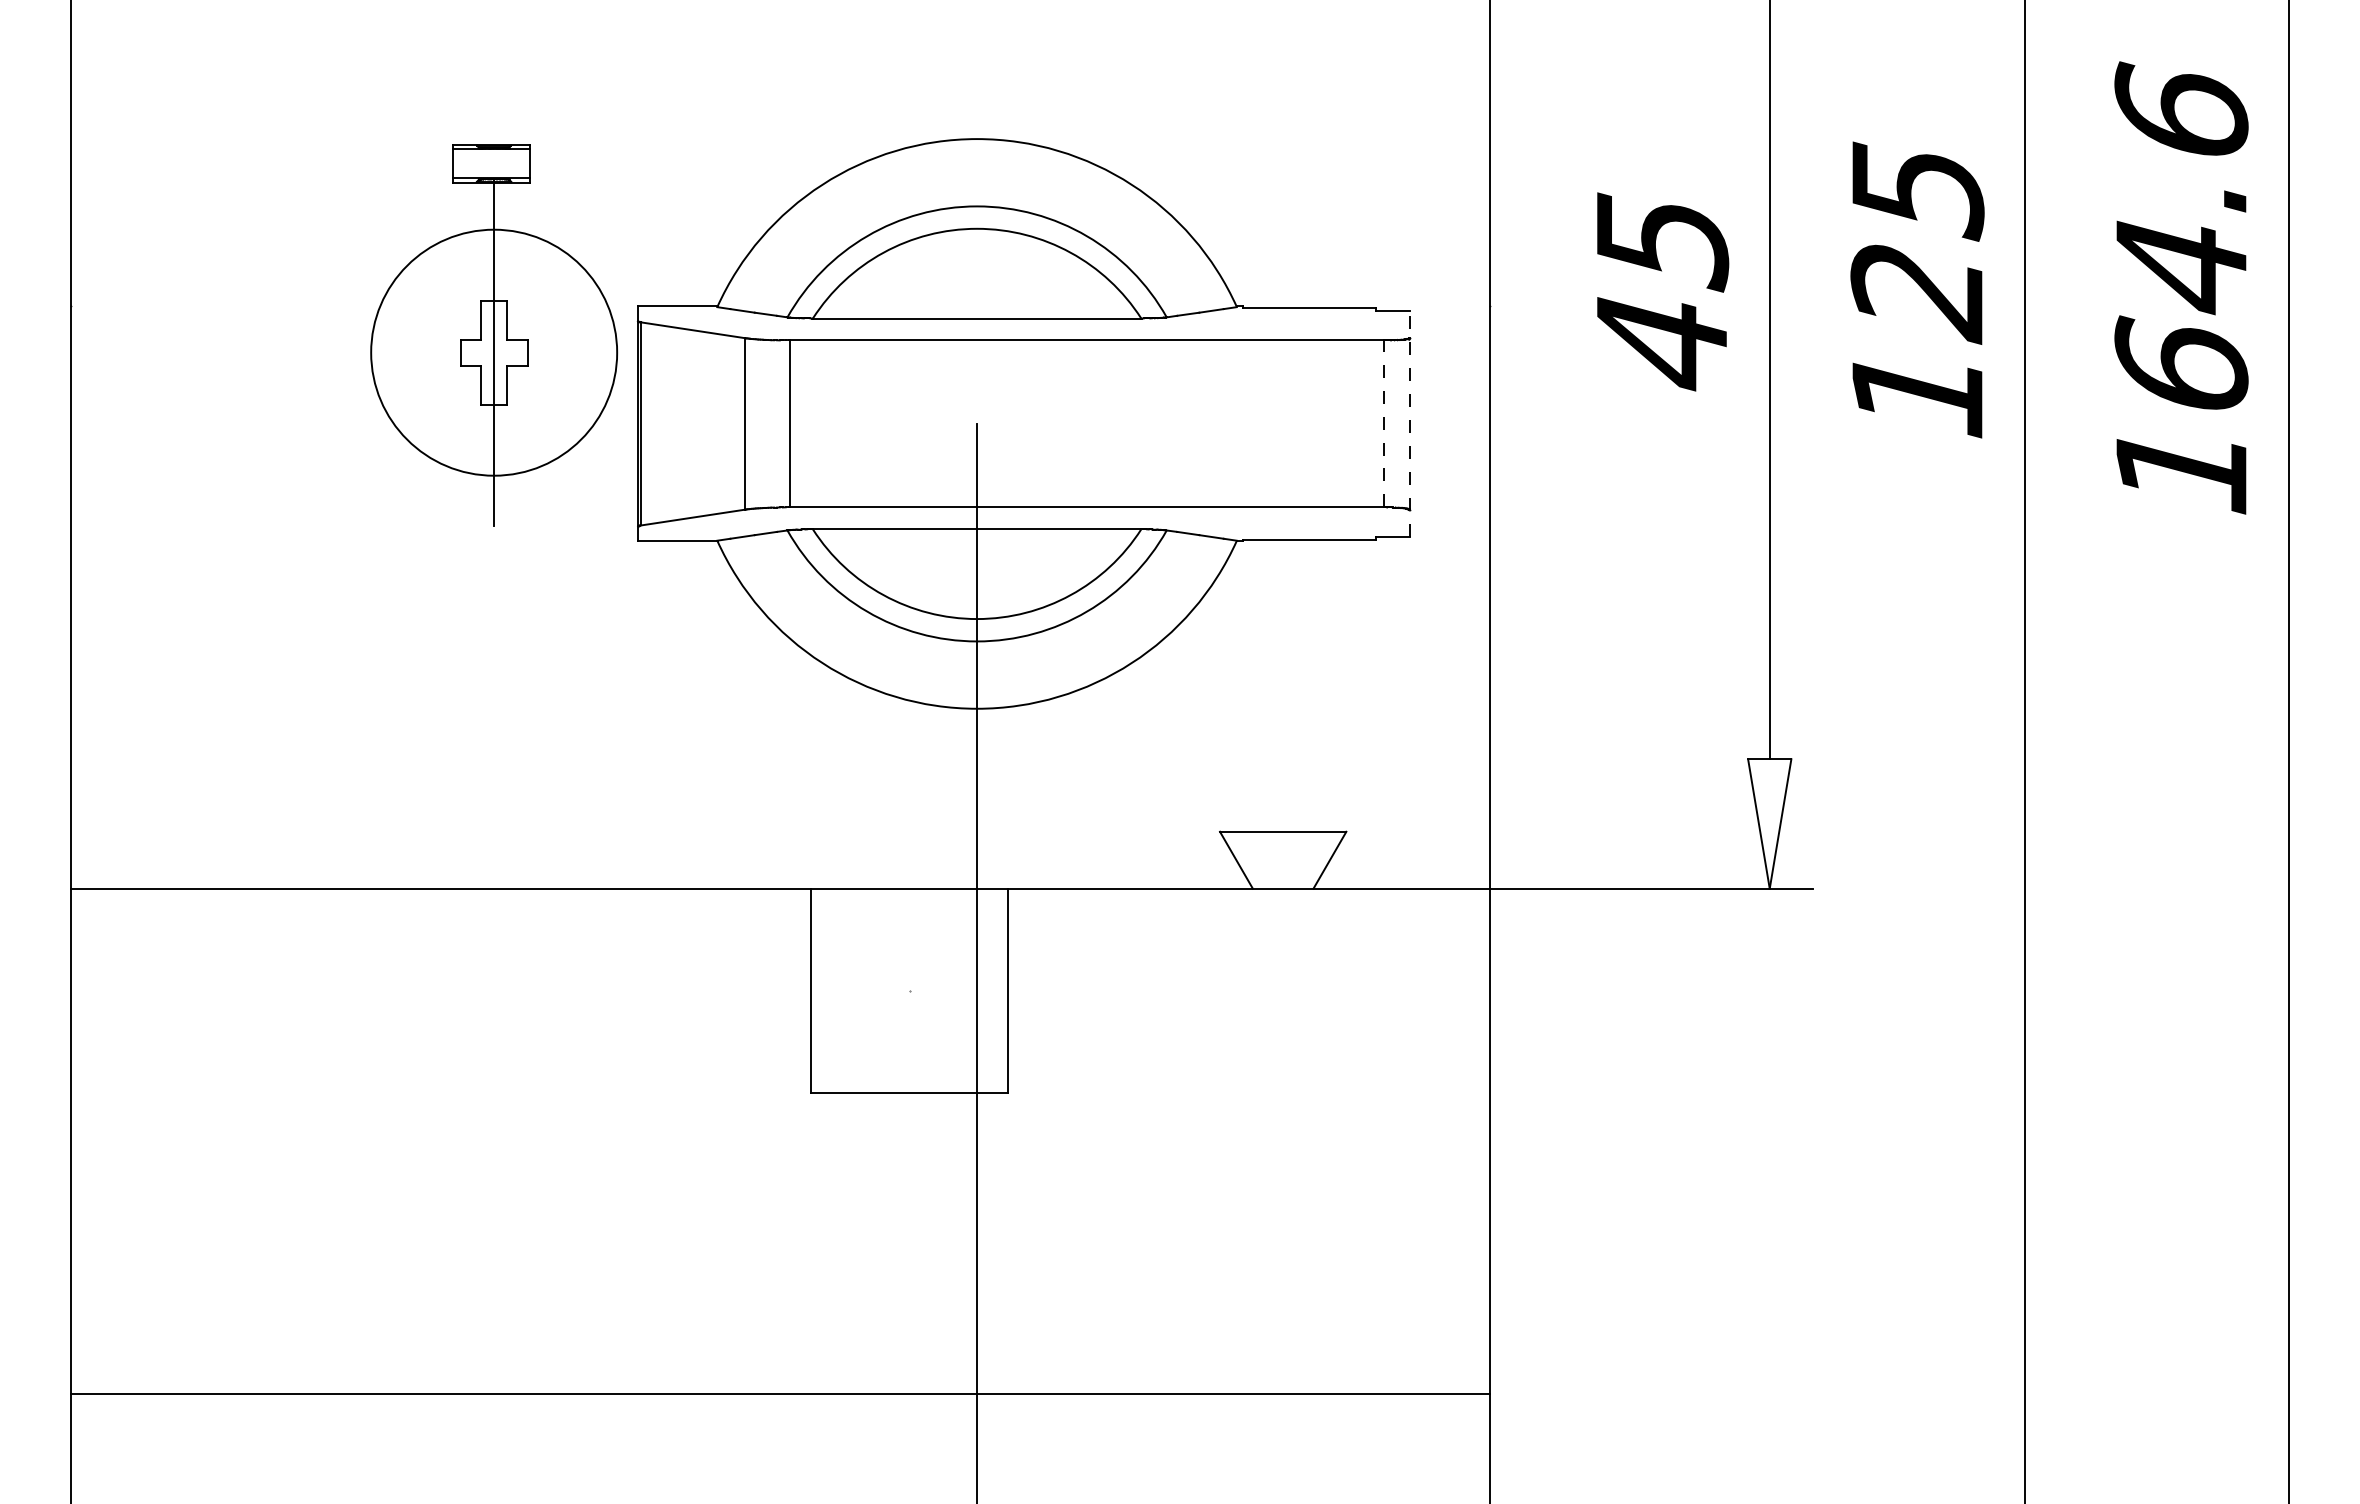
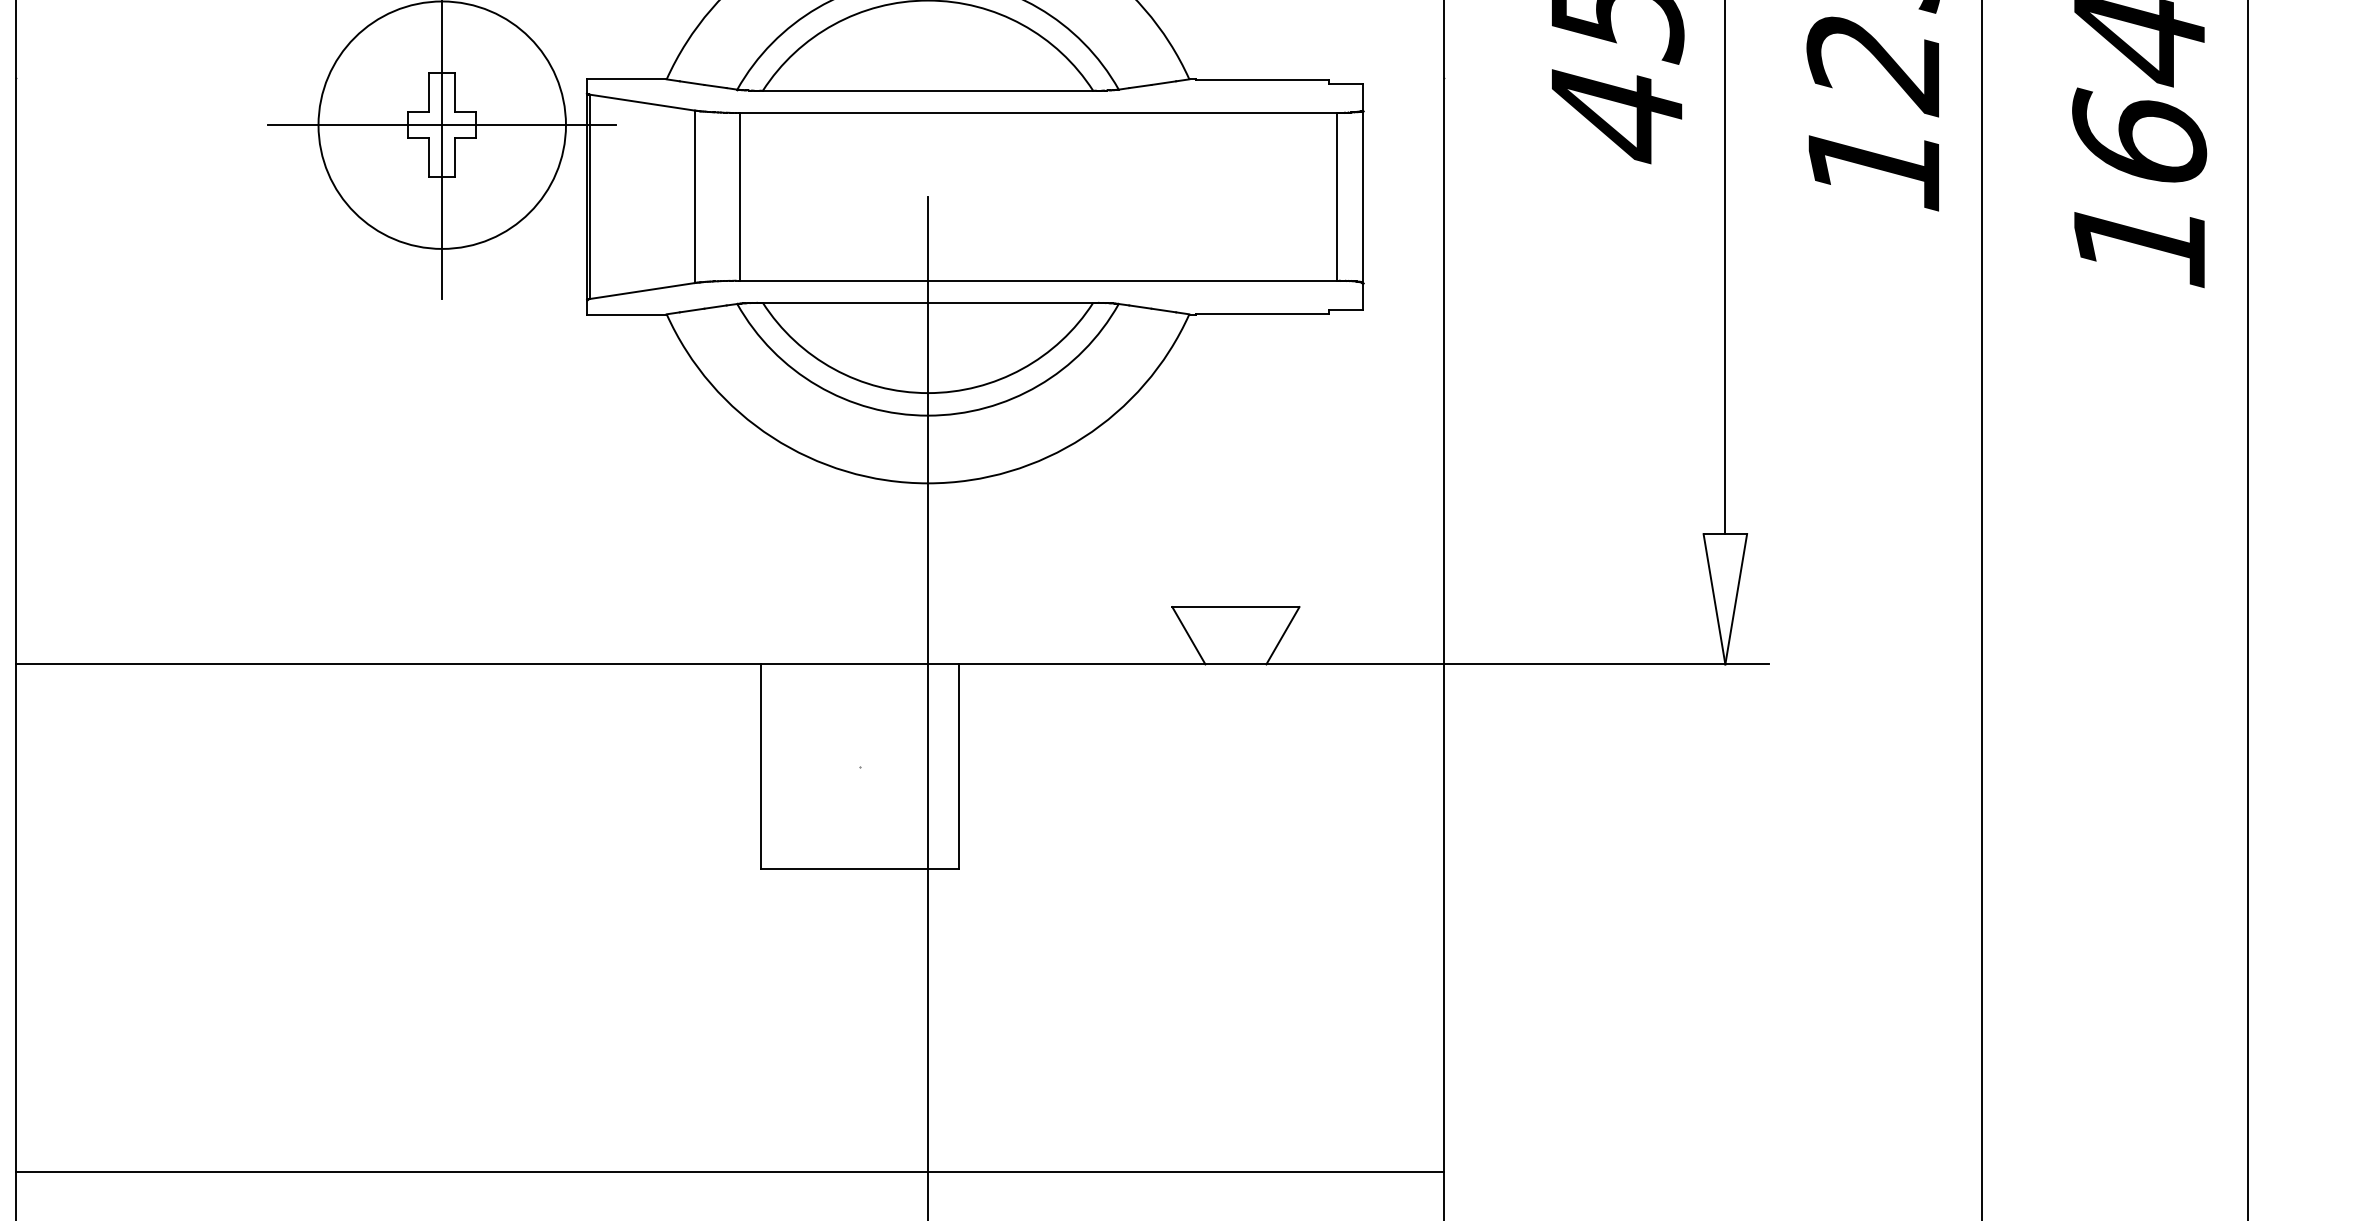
line: (493, 352) -> (441, 124), added
line: (1383, 423) -> (1336, 196), dashed -> solid
line: (1409, 423) -> (1362, 196), dashed -> solid

